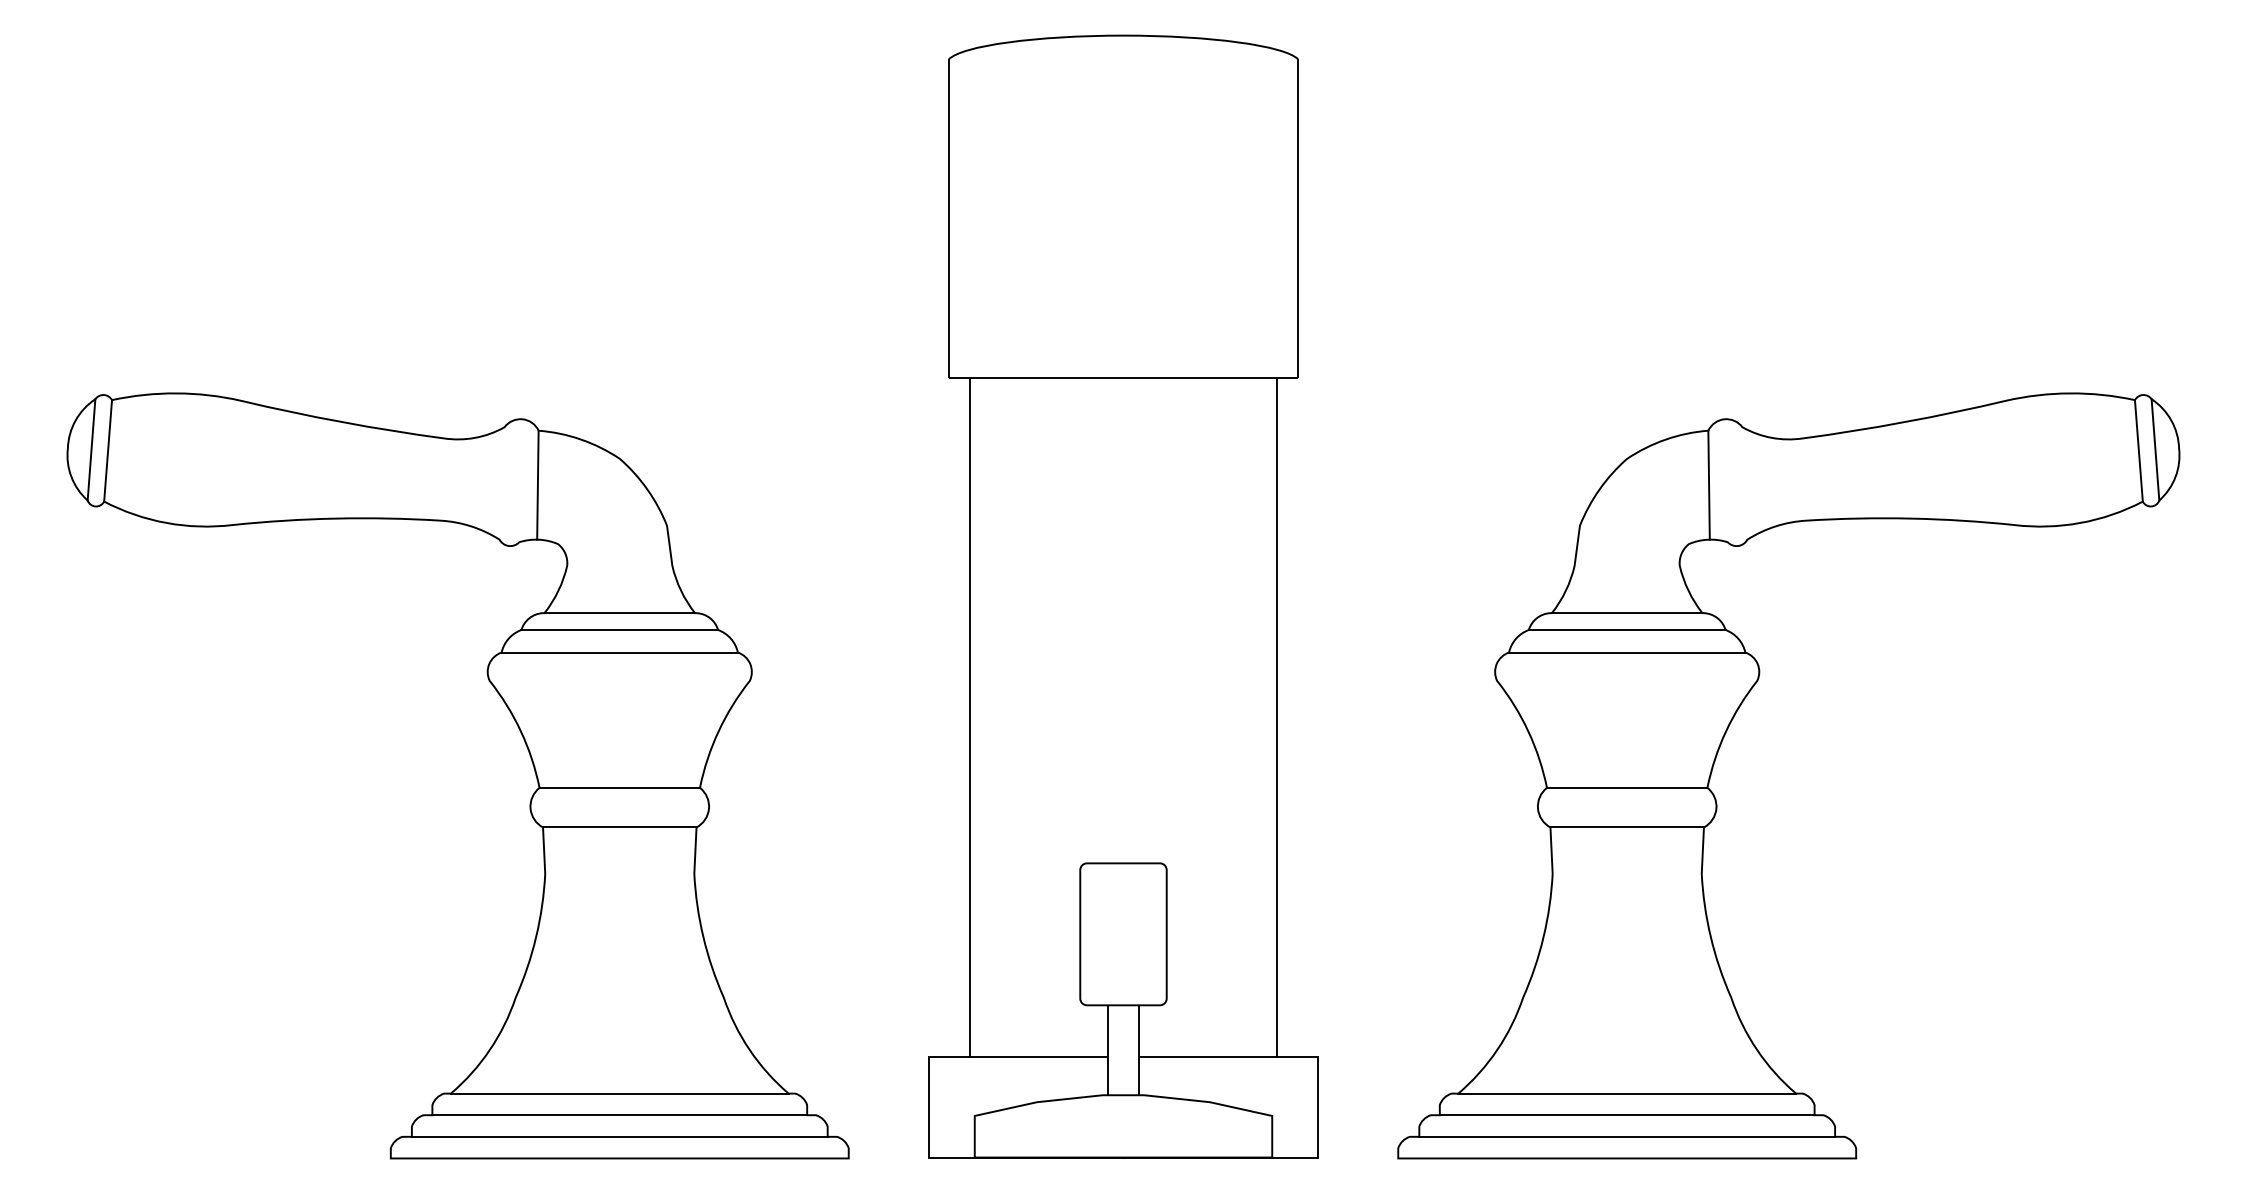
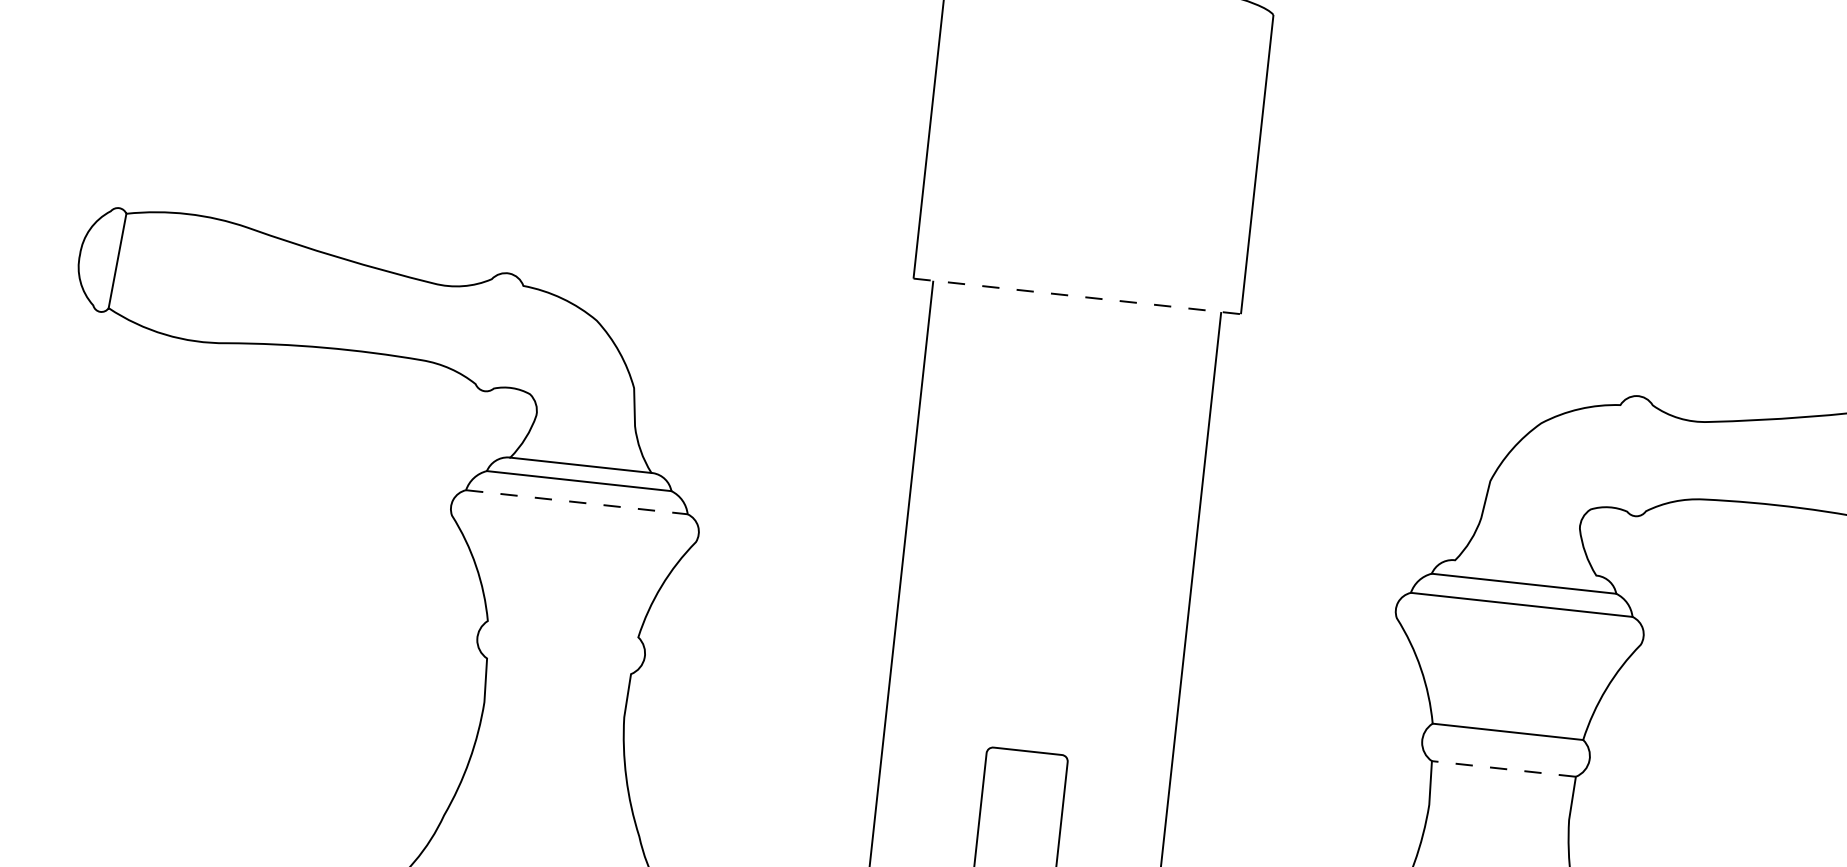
line: (1123, 378) -> (1077, 296), solid -> dashed
line: (91, 449) -> (102, 258), removed
line: (537, 484) -> (516, 336), removed
line: (1708, 484) -> (1615, 455), removed
line: (1626, 613) -> (1525, 568), removed
line: (620, 652) -> (577, 502), solid -> dashed
line: (619, 787) -> (562, 628), removed
line: (619, 827) -> (558, 666), removed
line: (1627, 827) -> (1504, 769), solid -> dashed

